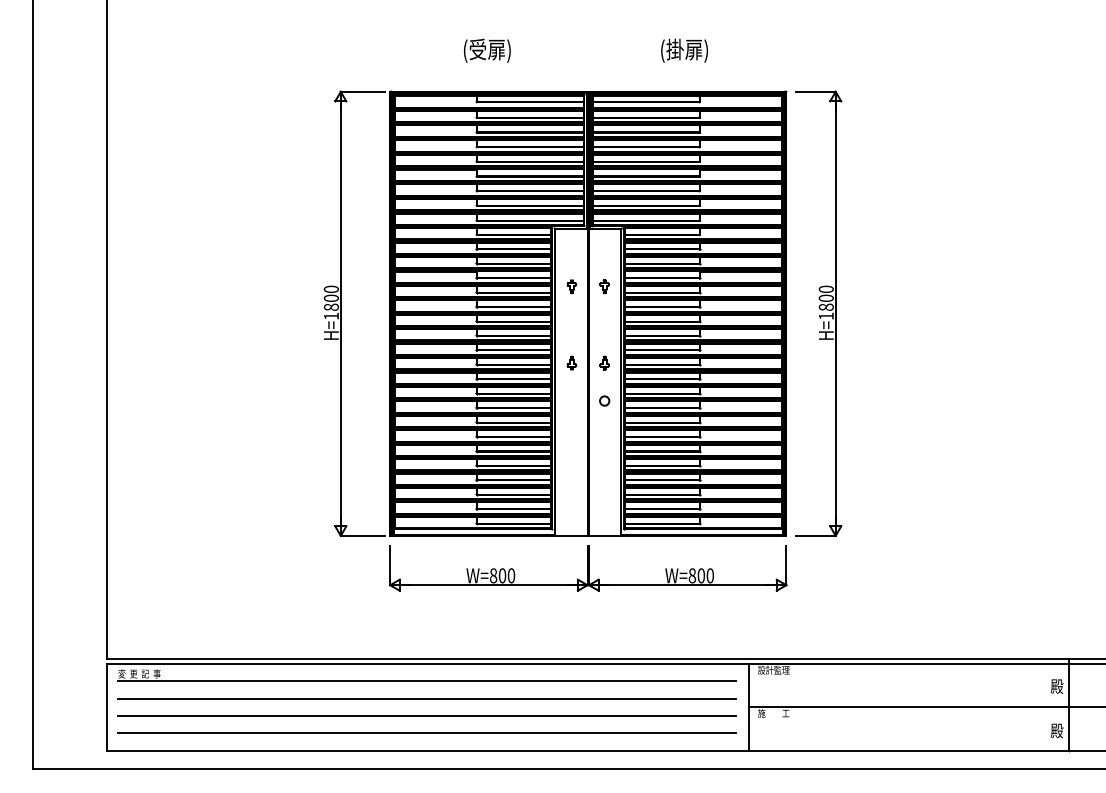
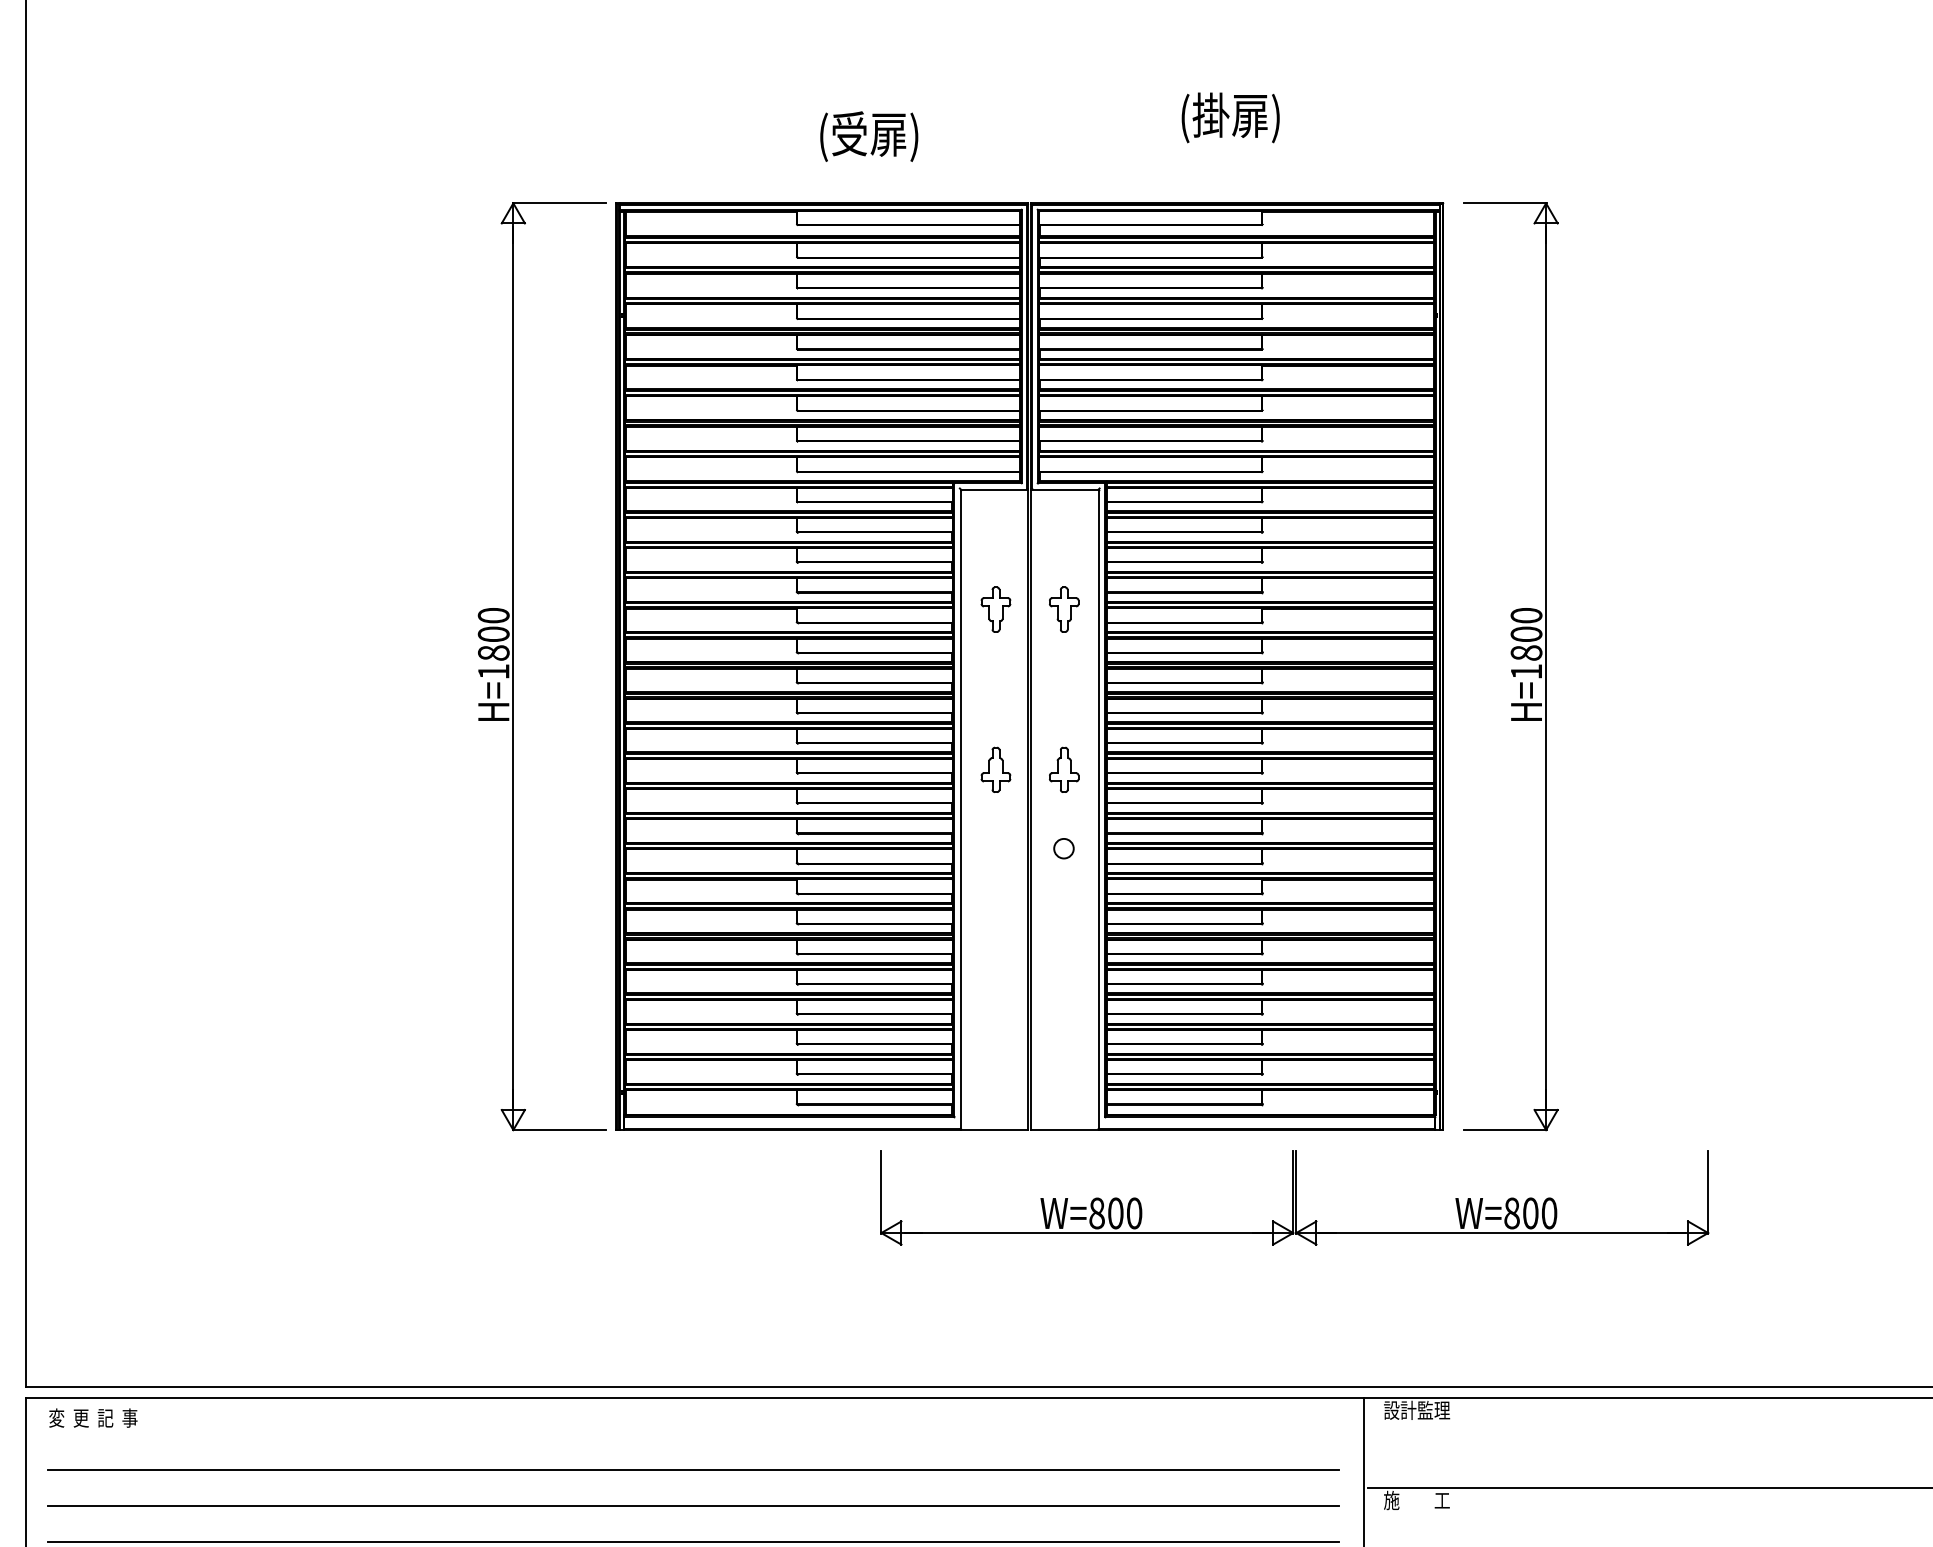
text: (487, 50) -> (869, 135), moved
part: (571, 286) -> (994, 609), size x1.6
part: (604, 286) -> (1063, 609), size x1.6
part: (571, 362) -> (994, 768), size x1.6
part: (604, 362) -> (1063, 768), size x1.6
part: (588, 568) -> (1295, 1198), moved
line: (426, 681) -> (692, 1433), removed

